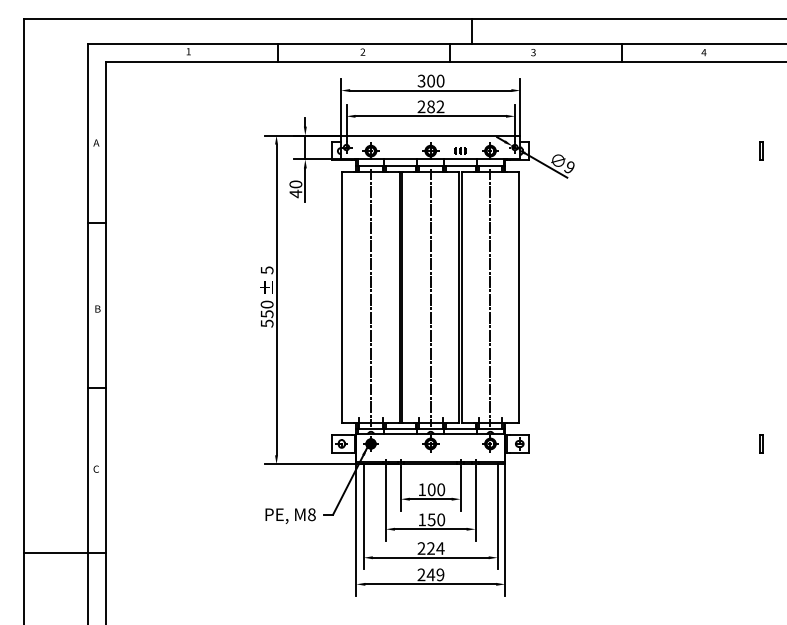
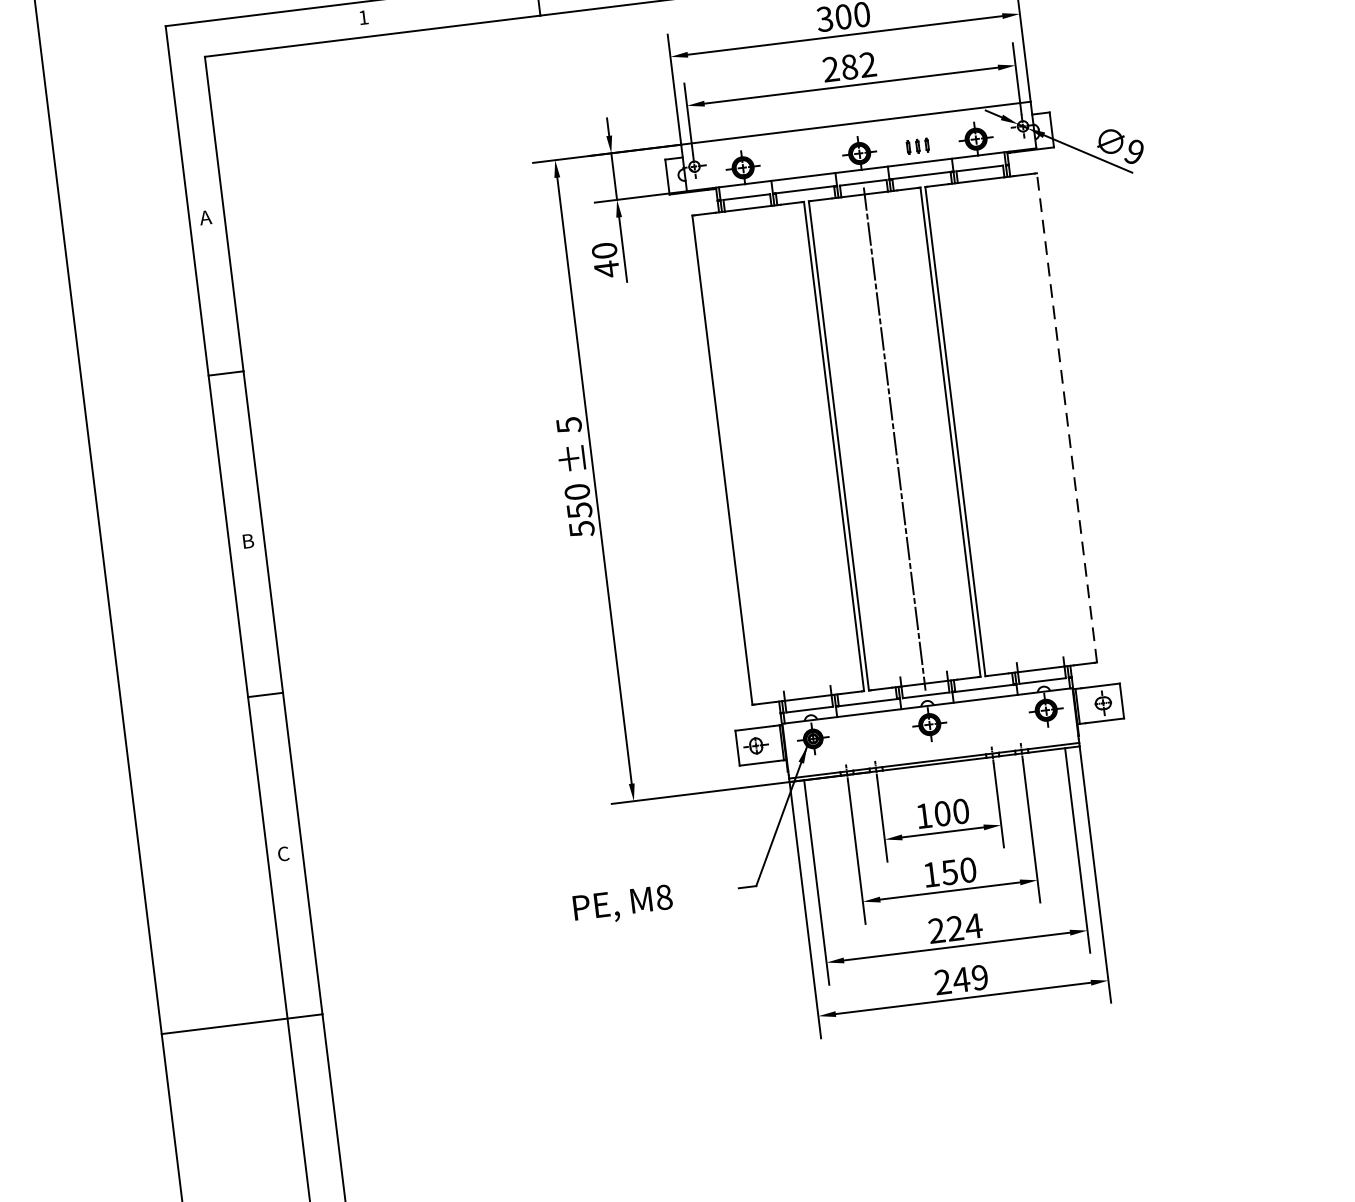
line: (371, 297) -> (779, 453), removed
line: (490, 297) -> (1011, 424), removed
line: (519, 297) -> (1067, 417), solid -> dashed
text: (290, 515) -> (622, 903), moved

